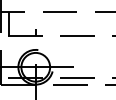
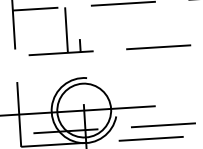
line: (8, 23) -> (65, 29), moved

